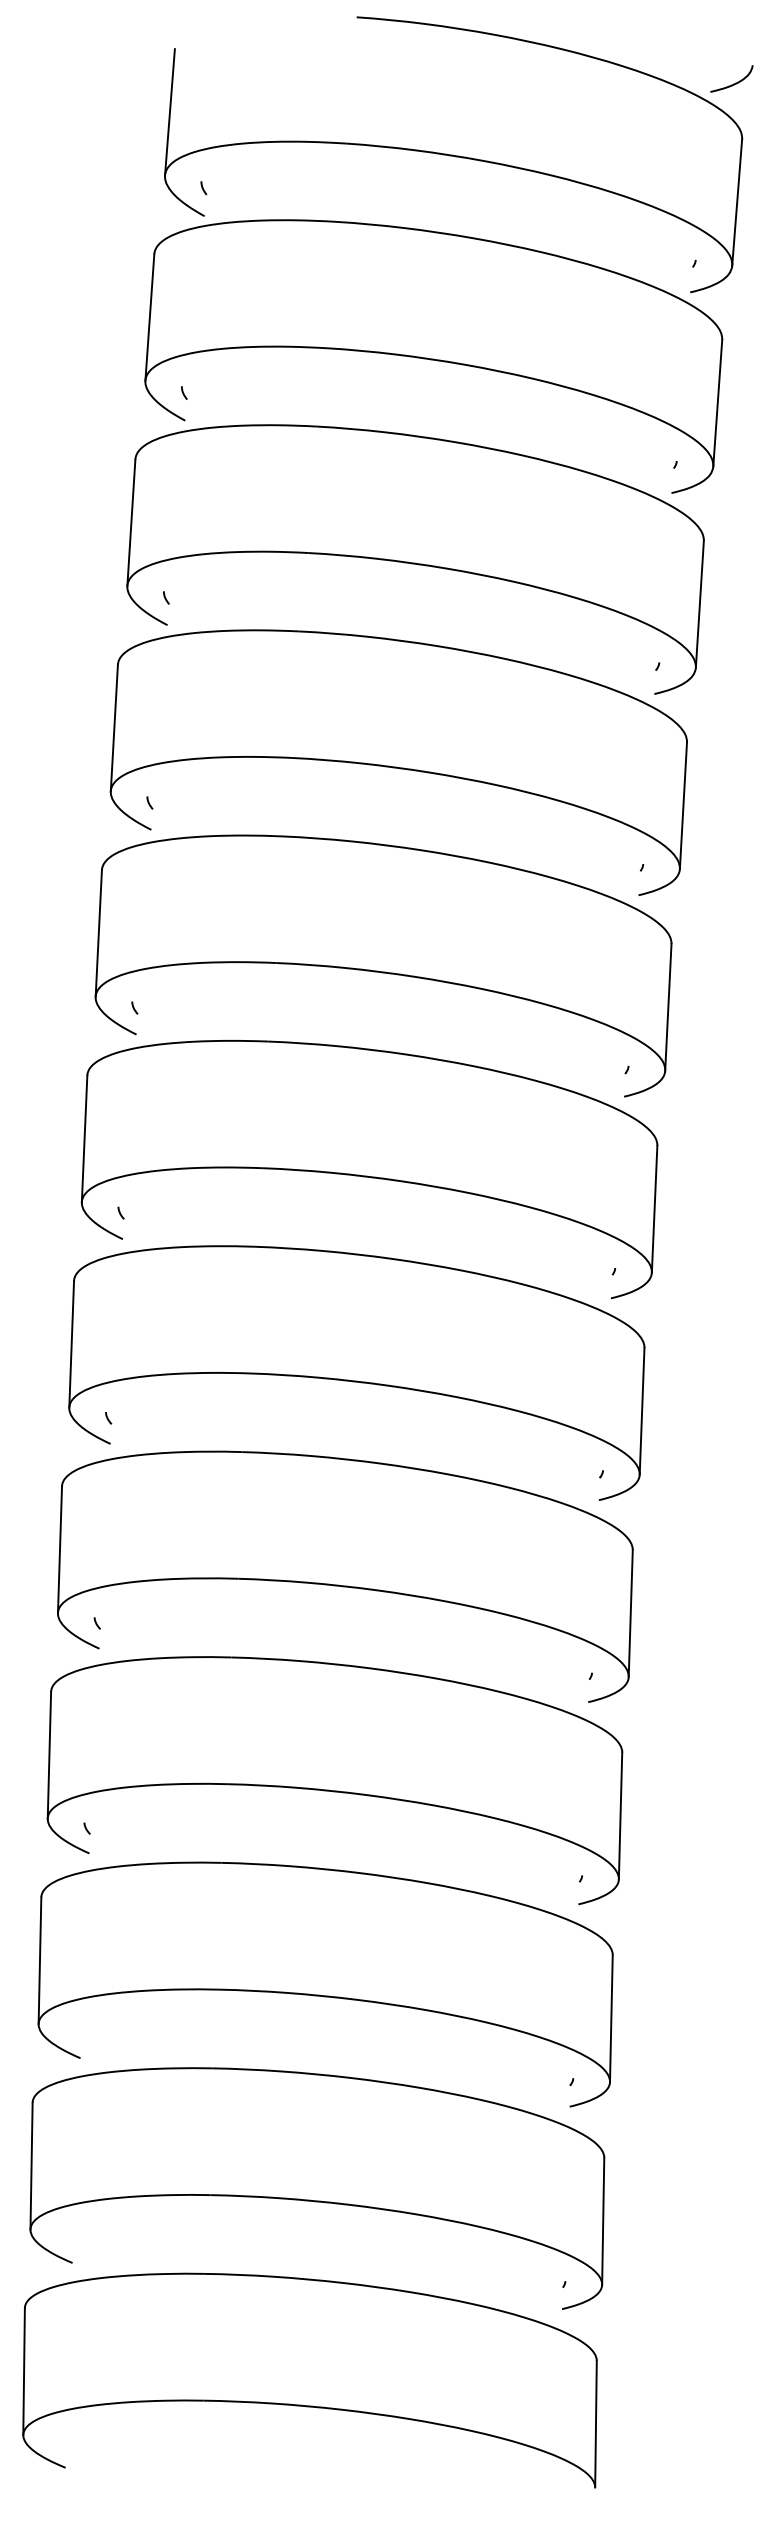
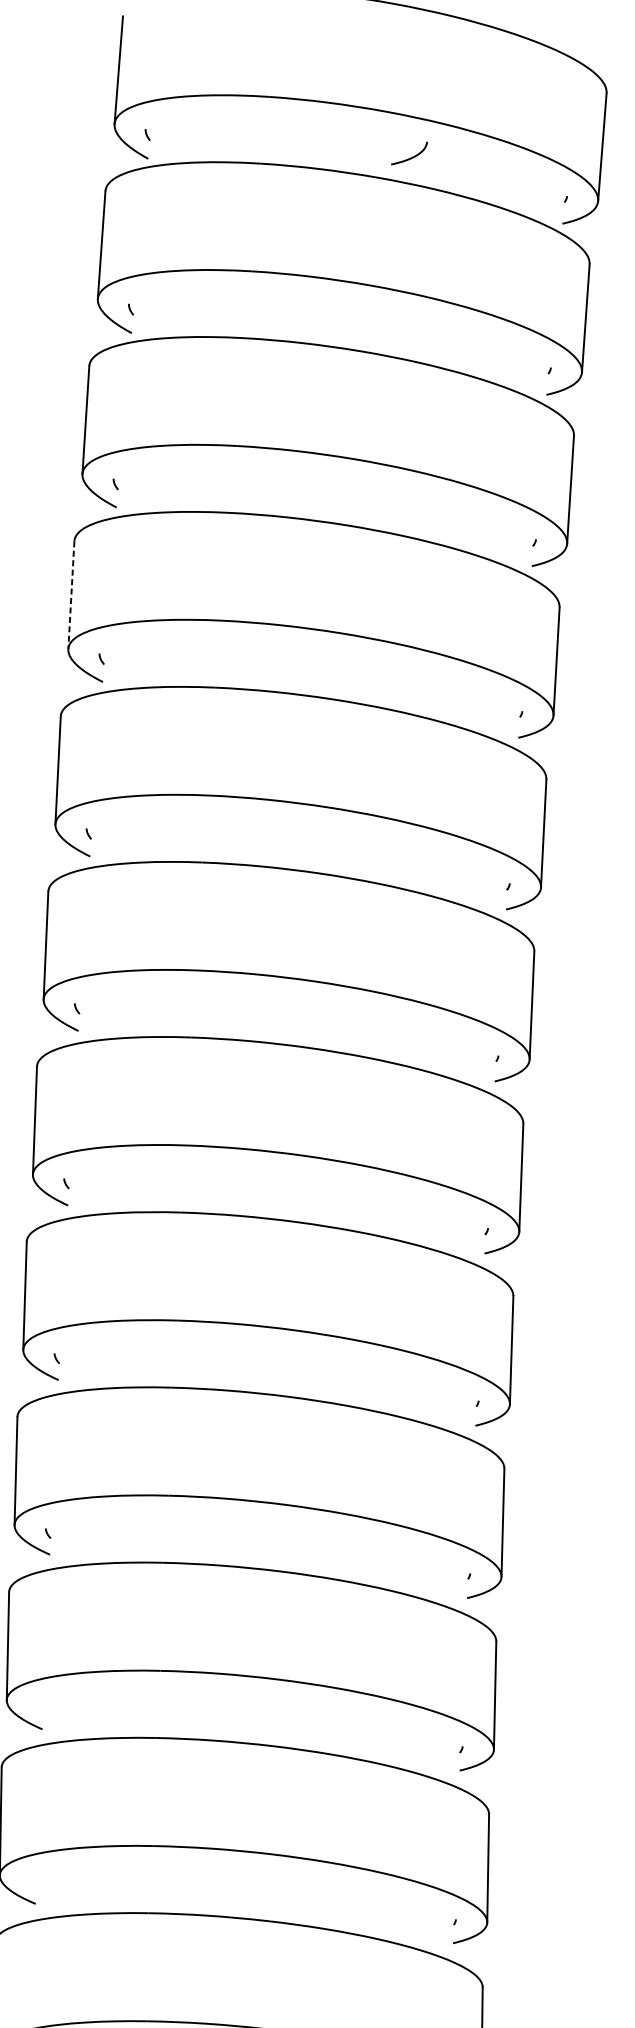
curve: (733, 83) -> (410, 157), moved
line: (114, 728) -> (71, 595), solid -> dashed

